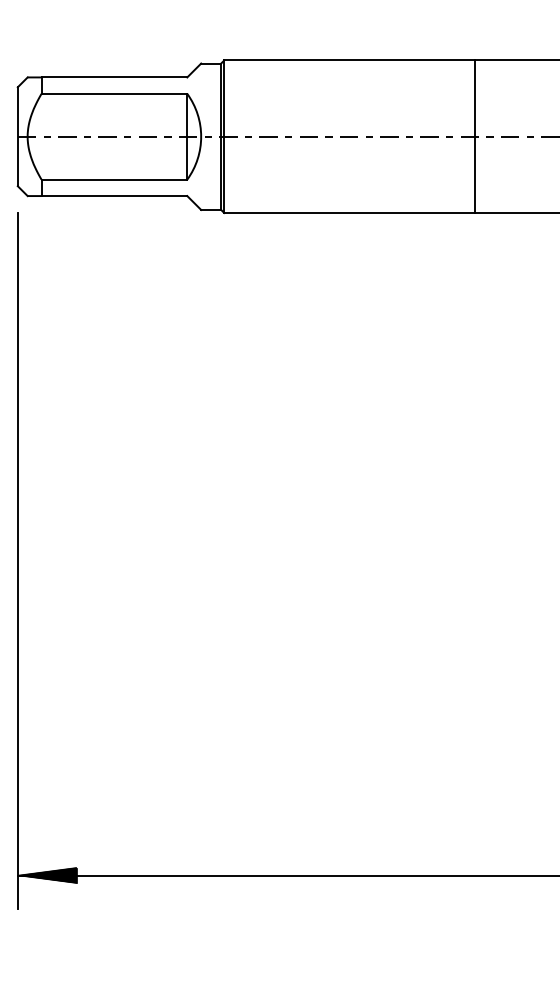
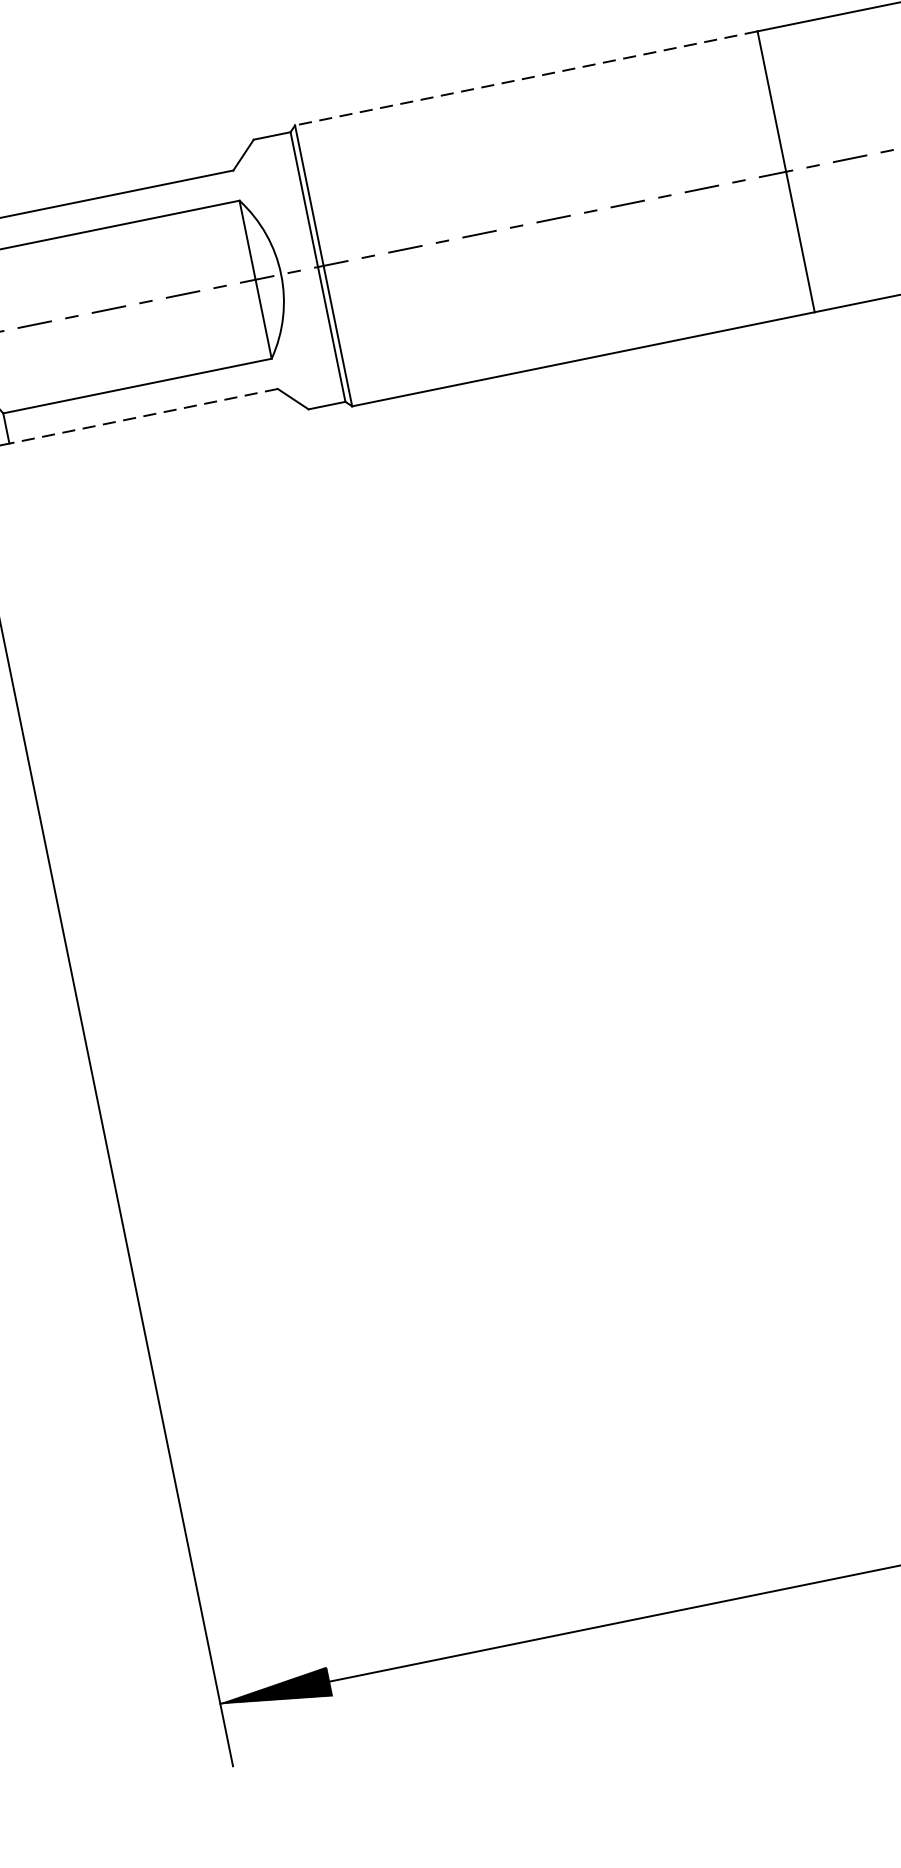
line: (349, 60) -> (525, 78), solid -> dashed
line: (114, 196) -> (143, 417), solid -> dashed

